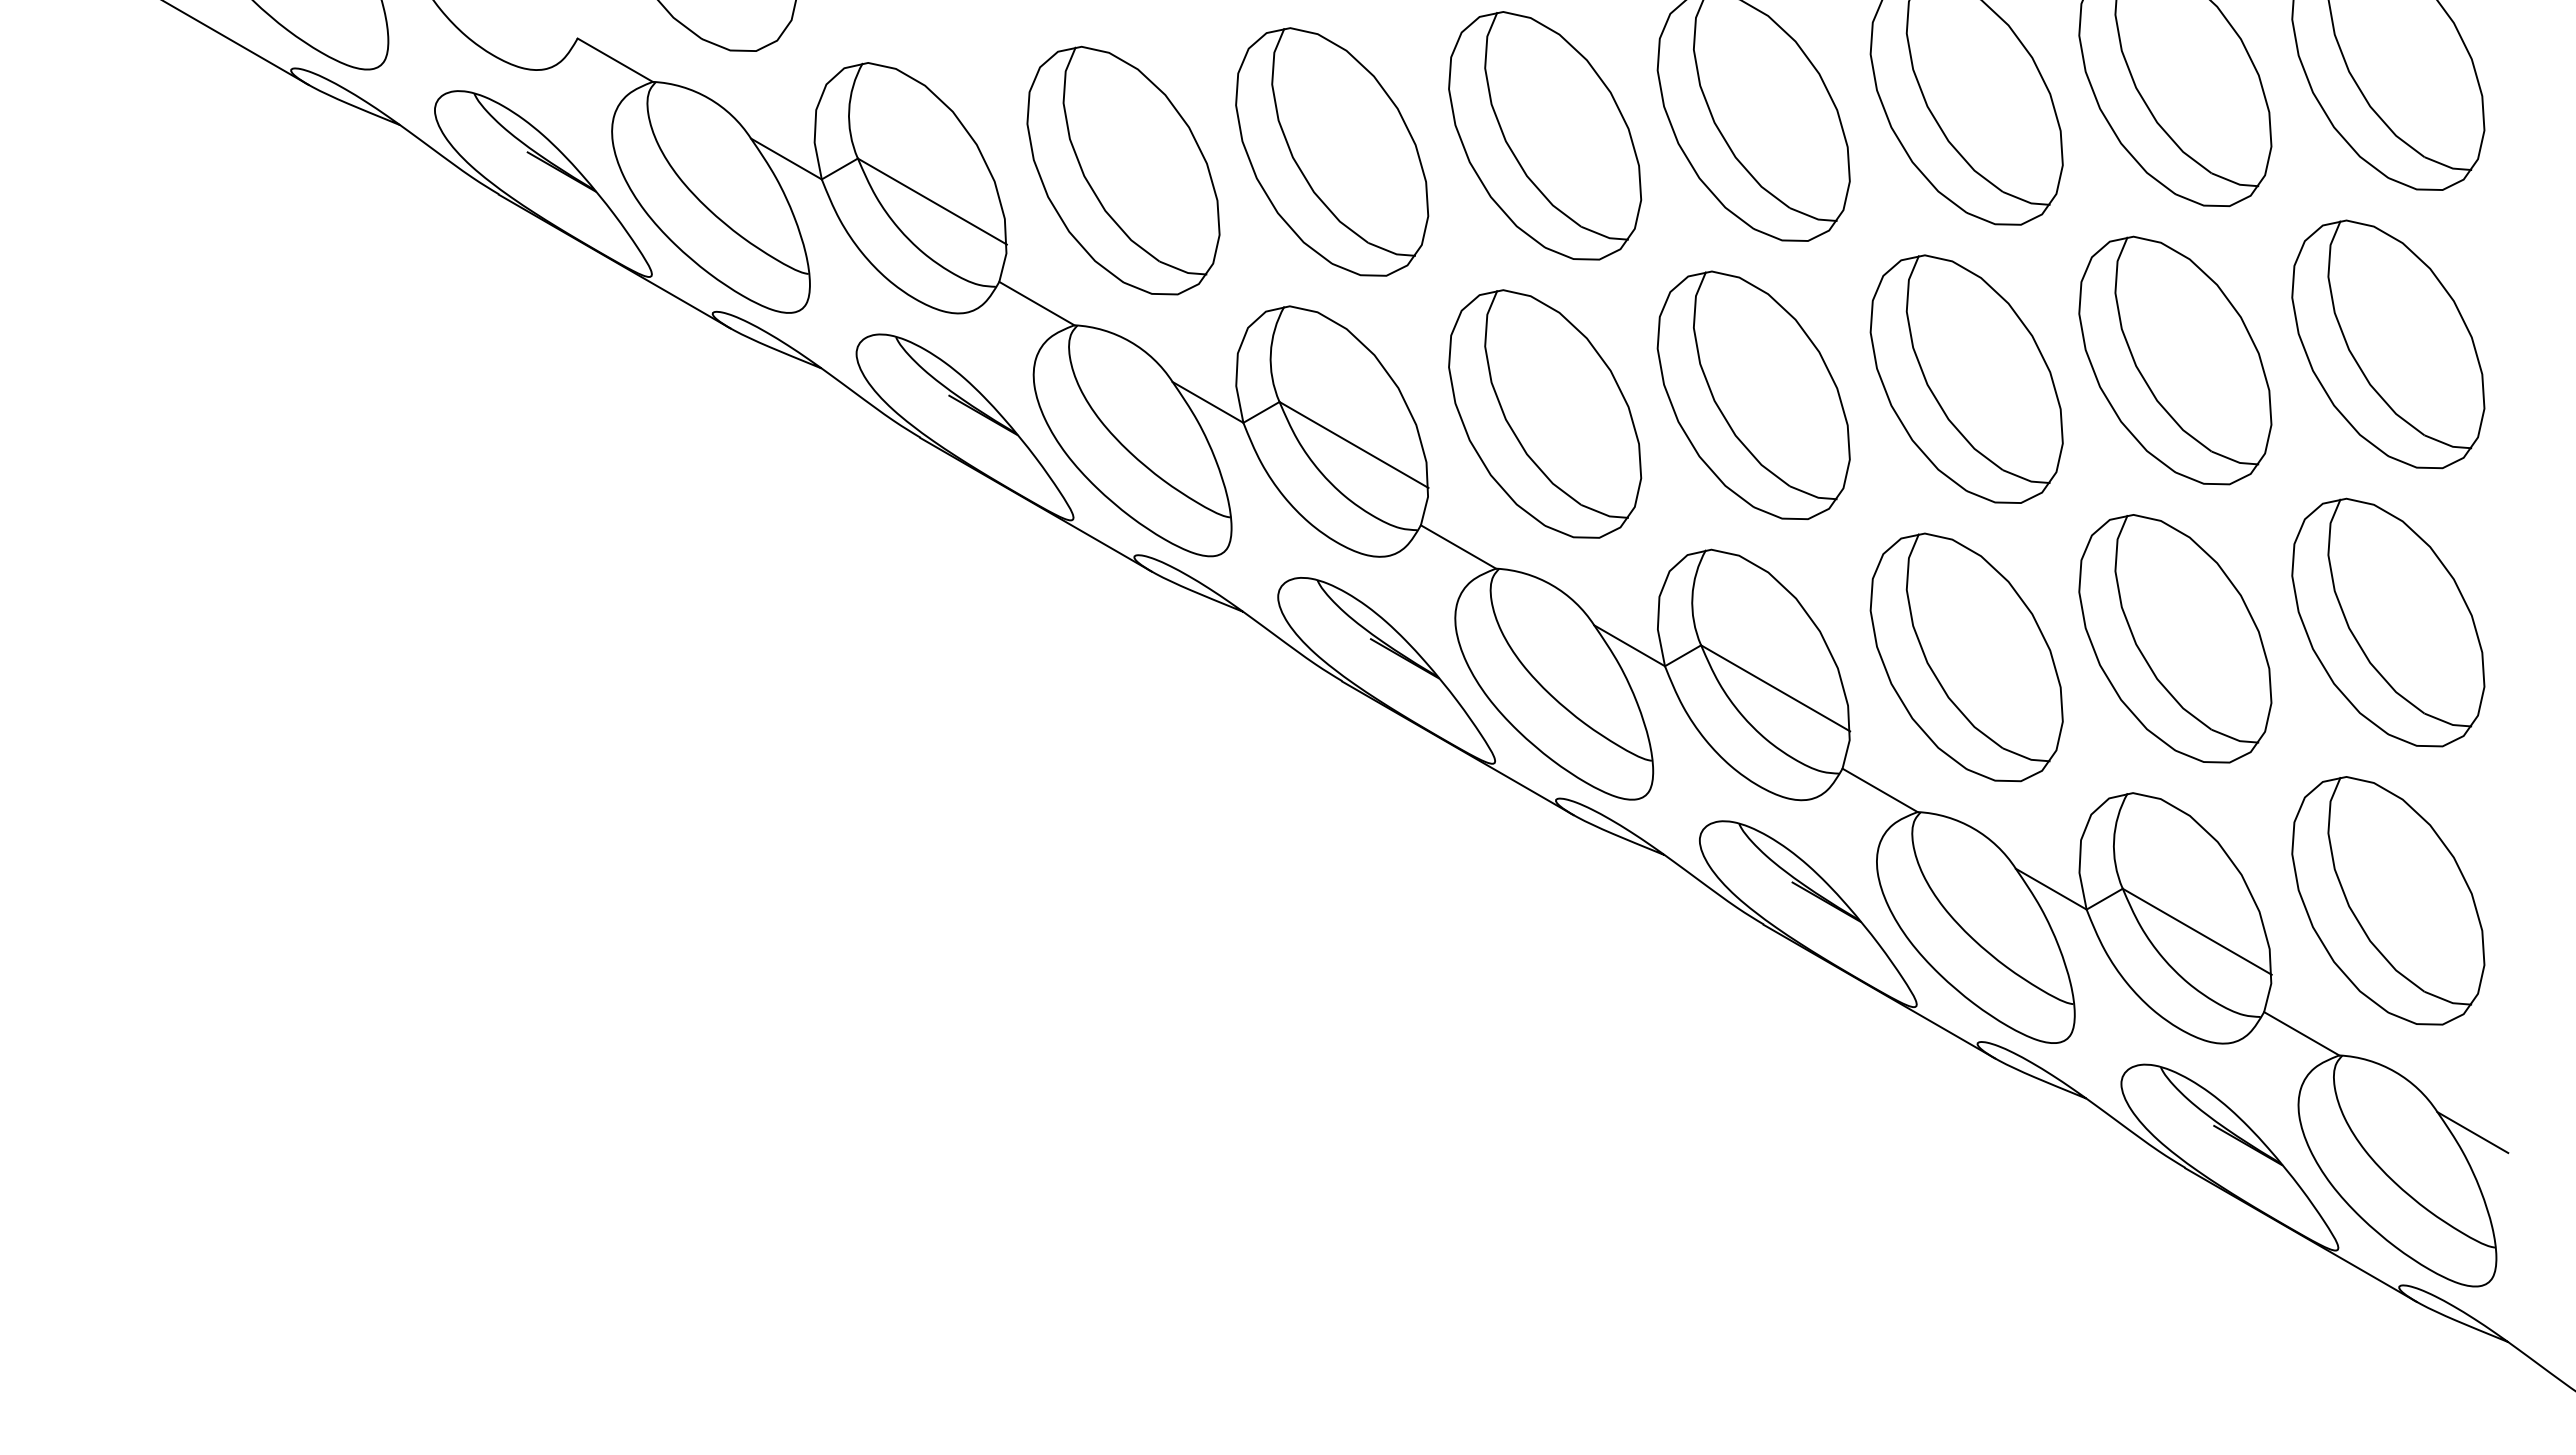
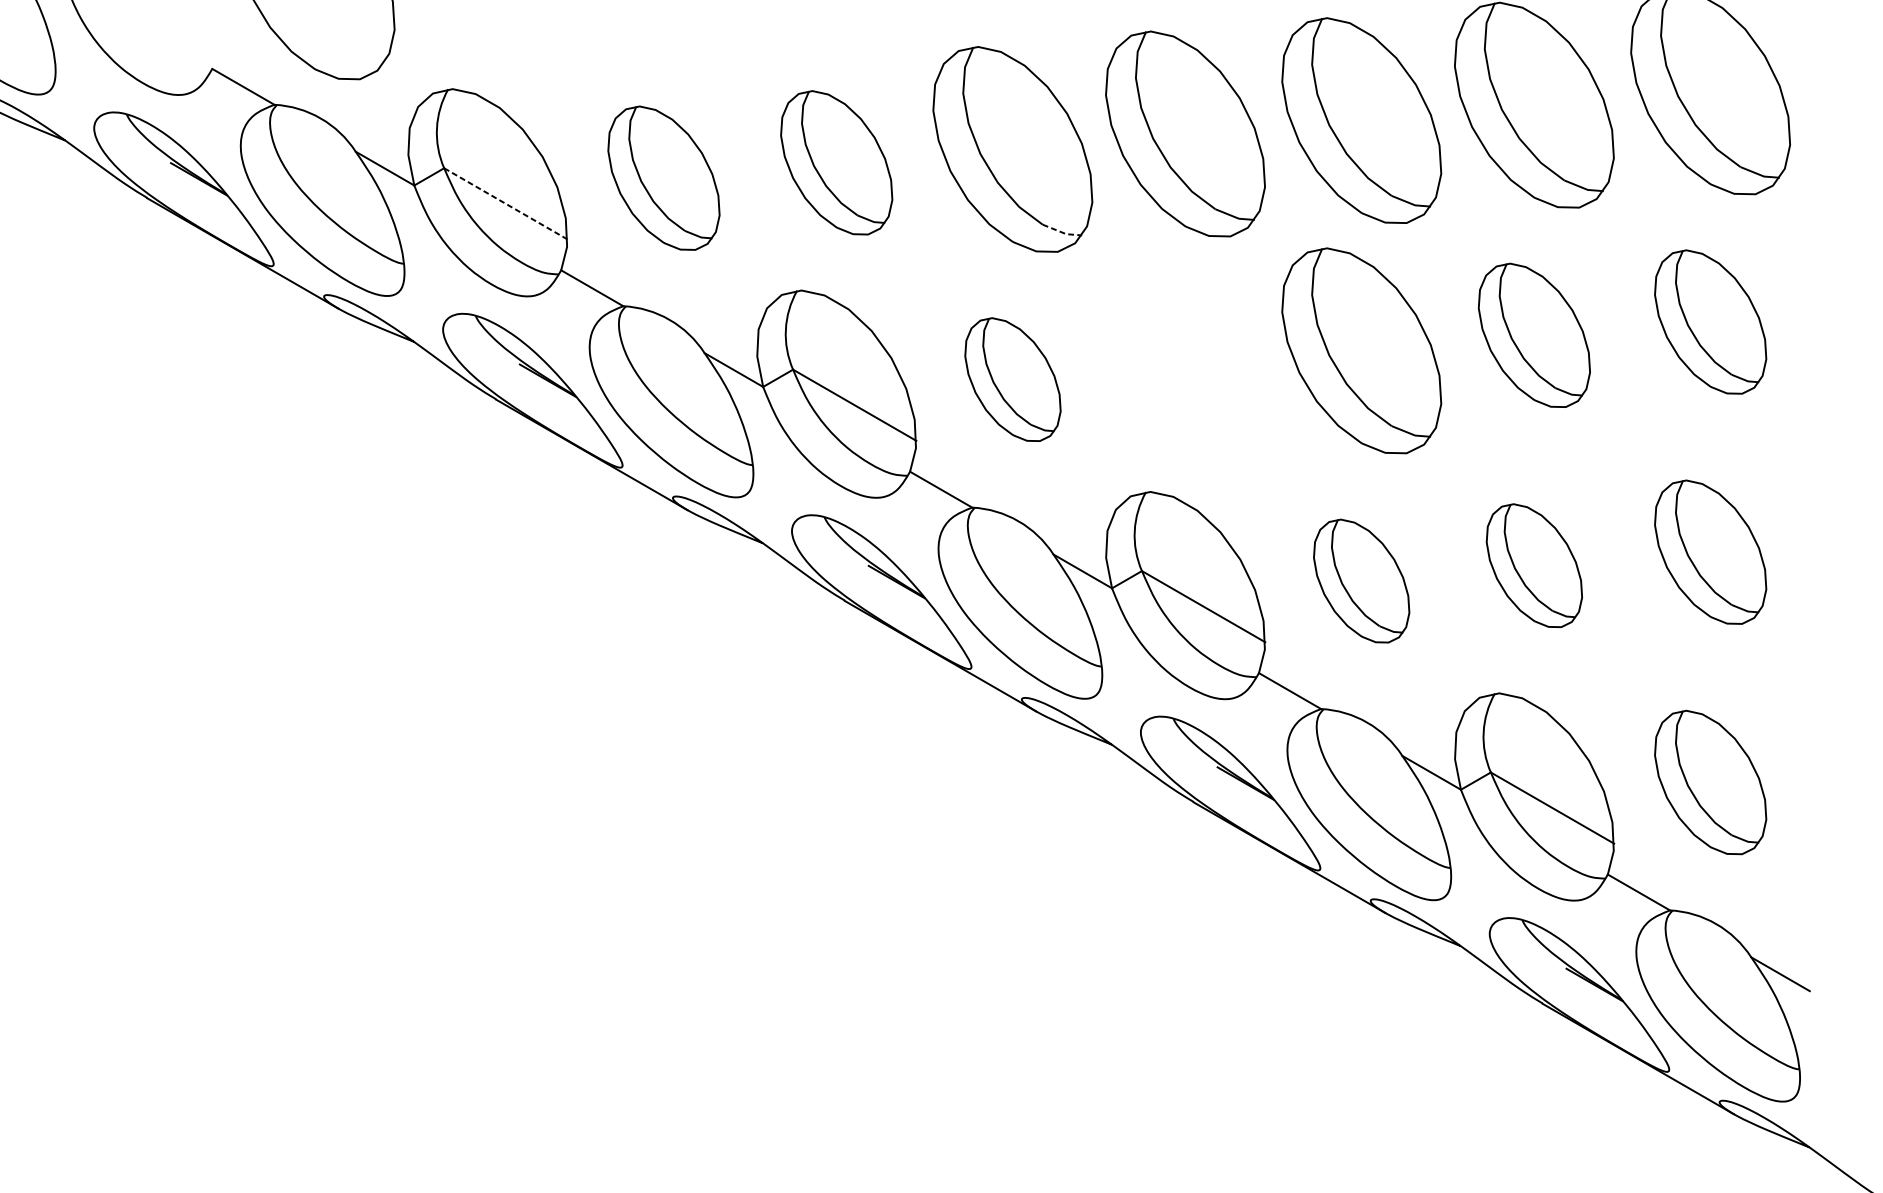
part: (1332, 151) -> (836, 162), size x0.7
part: (1123, 170) -> (663, 178), size x0.7
line: (931, 201) -> (505, 203), solid -> dashed
line: (1605, 236) -> (1062, 232), solid -> dashed
part: (2388, 344) -> (1710, 322), size x0.7
part: (2175, 360) -> (1534, 335), size x0.7
part: (1753, 395) -> (1185, 364), removed
part: (1545, 413) -> (1013, 379), size x0.6
part: (2388, 622) -> (1710, 552), size x0.7
part: (2175, 638) -> (1534, 565), size x0.6
part: (1966, 657) -> (1361, 581), size x0.6
part: (2388, 900) -> (1710, 782), size x0.7

